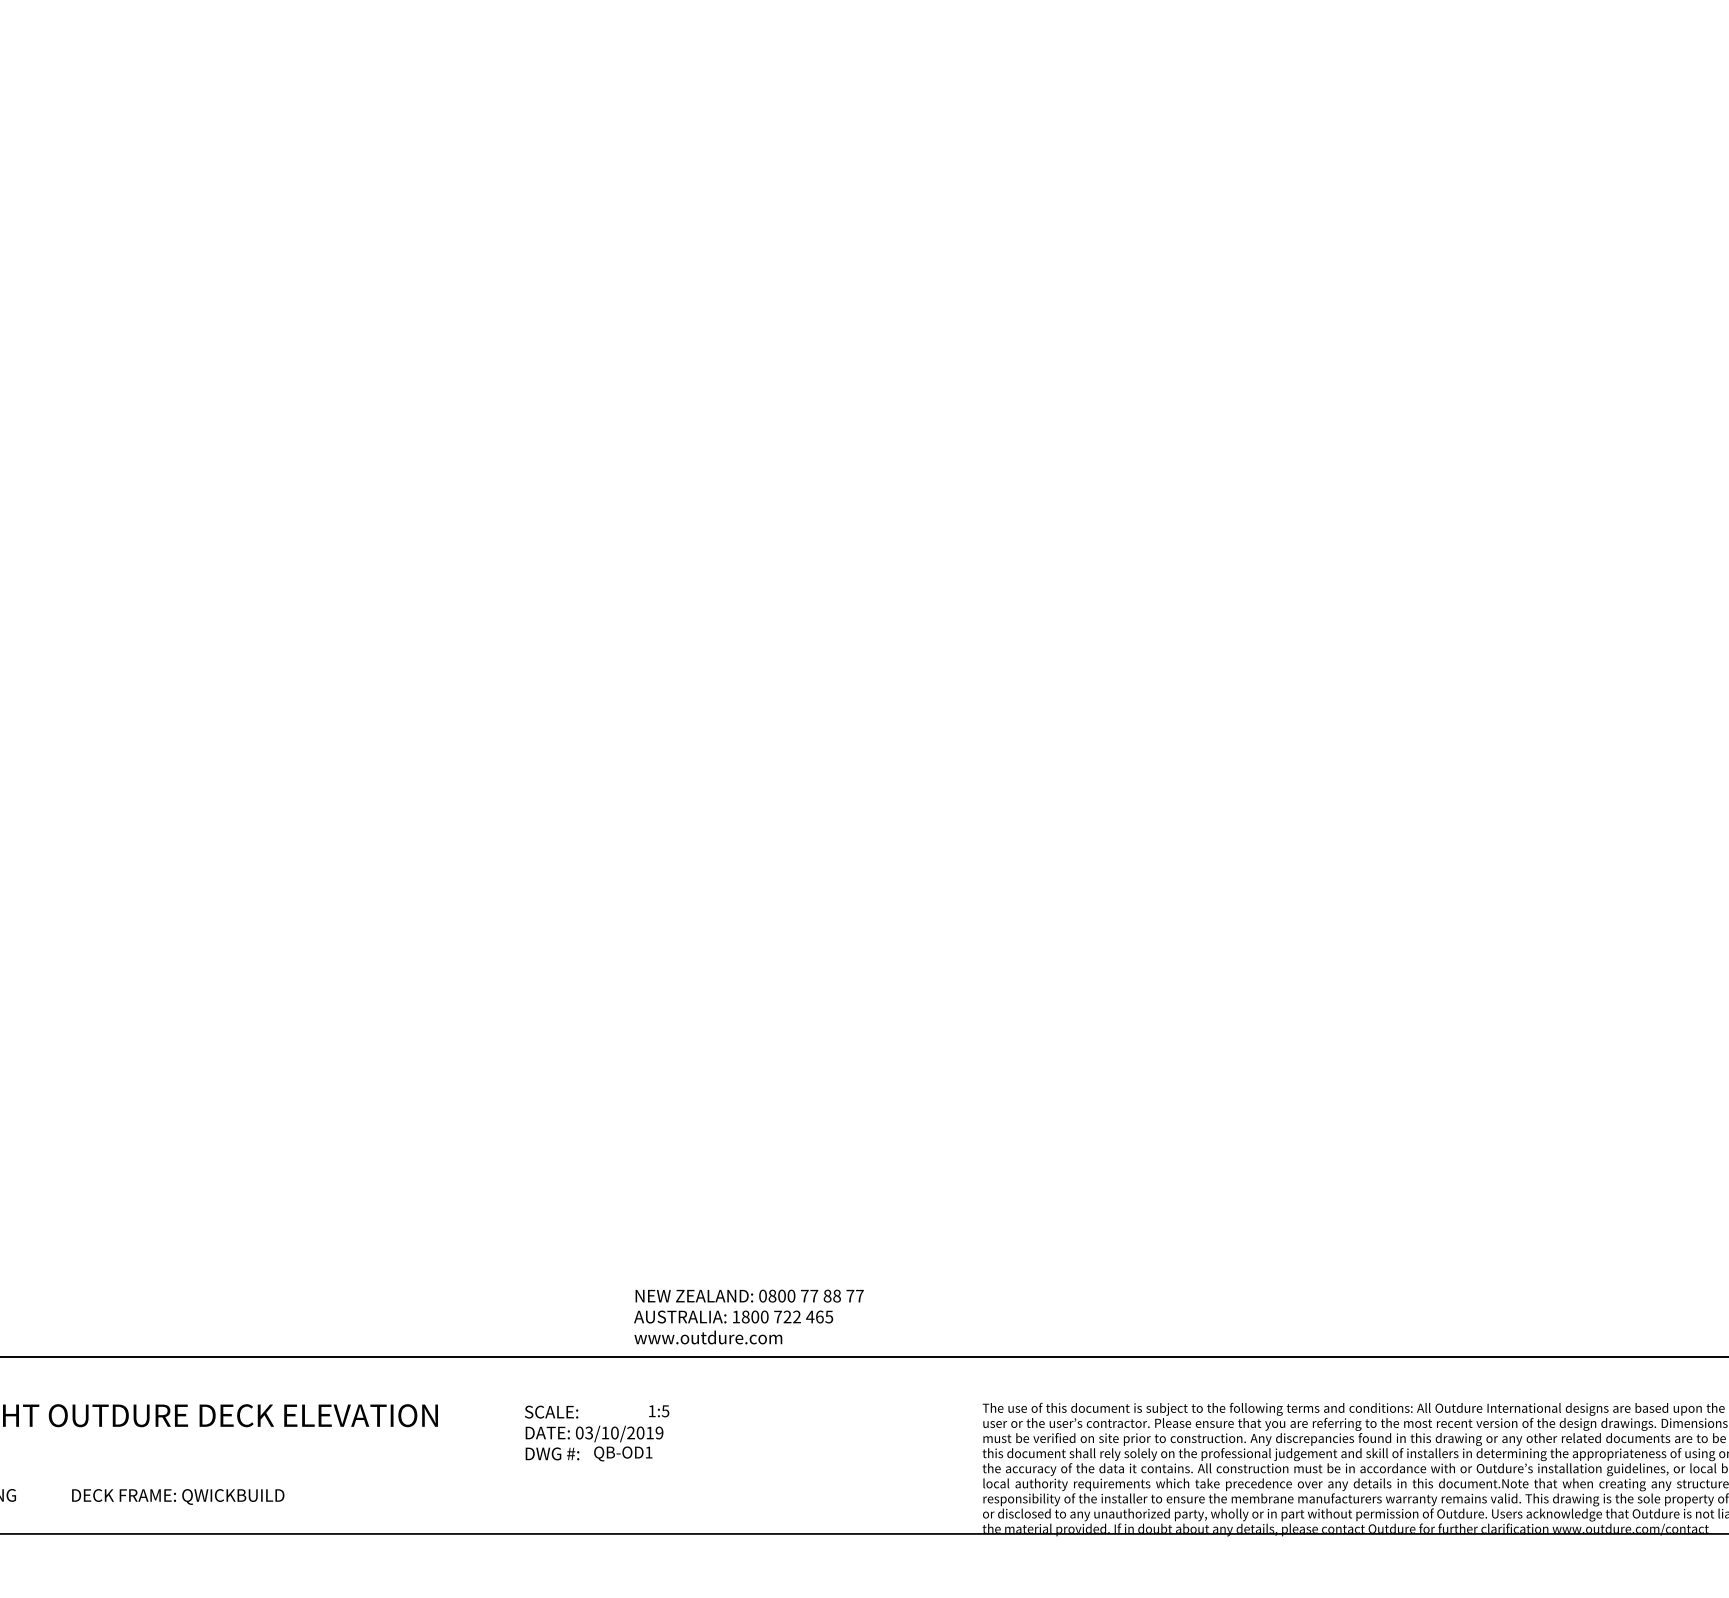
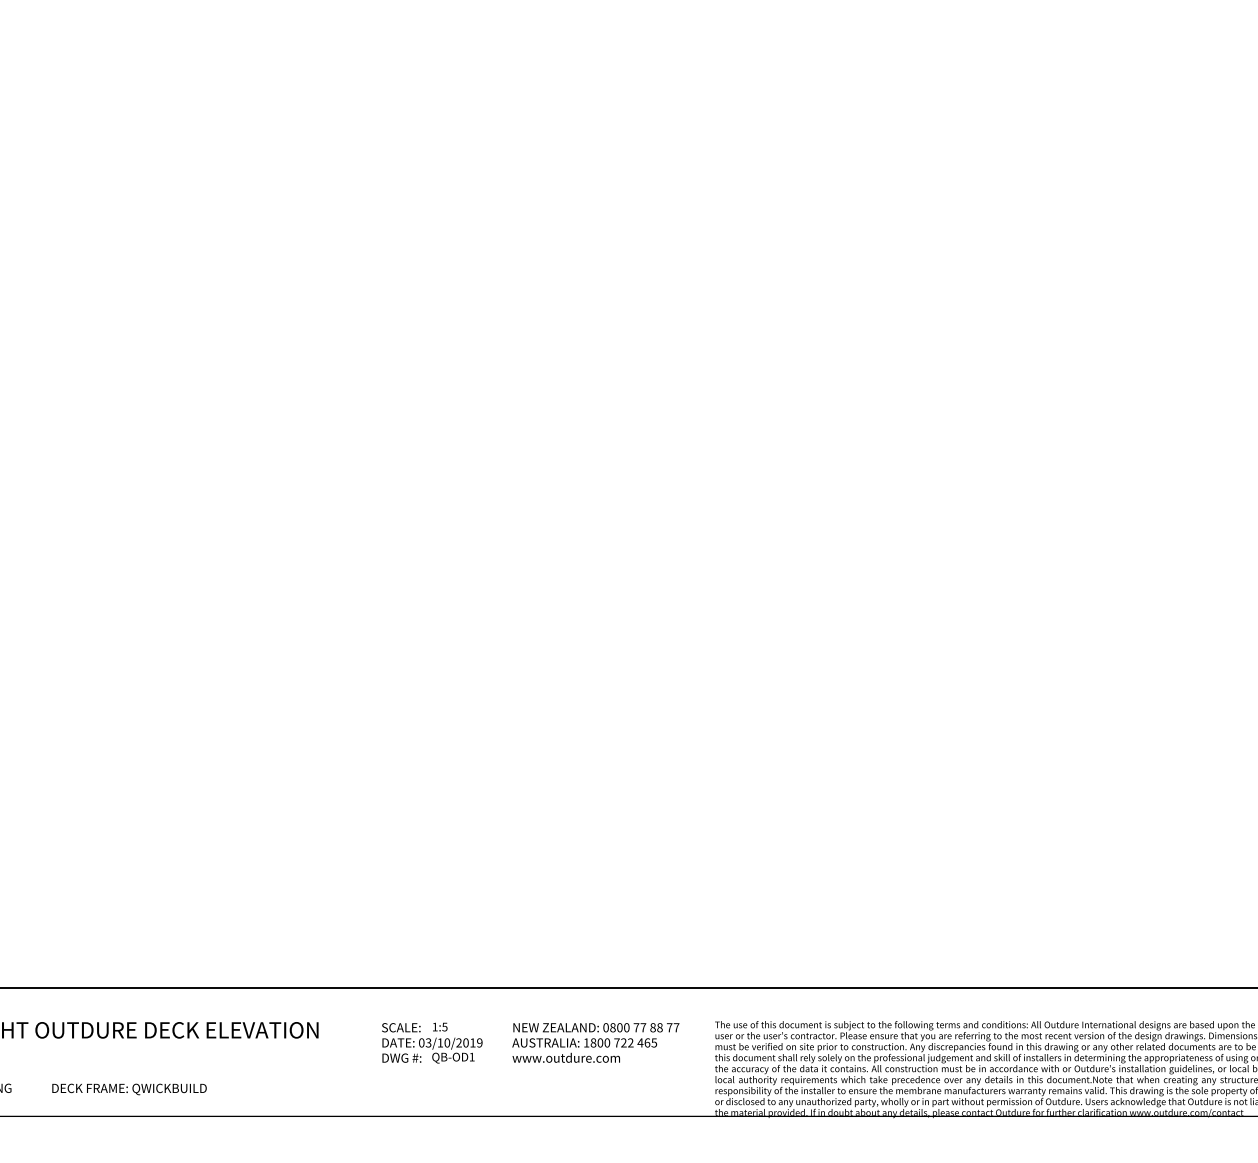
text: (748, 1316) -> (595, 1042), moved
text: (659, 1411) -> (440, 1027), moved

